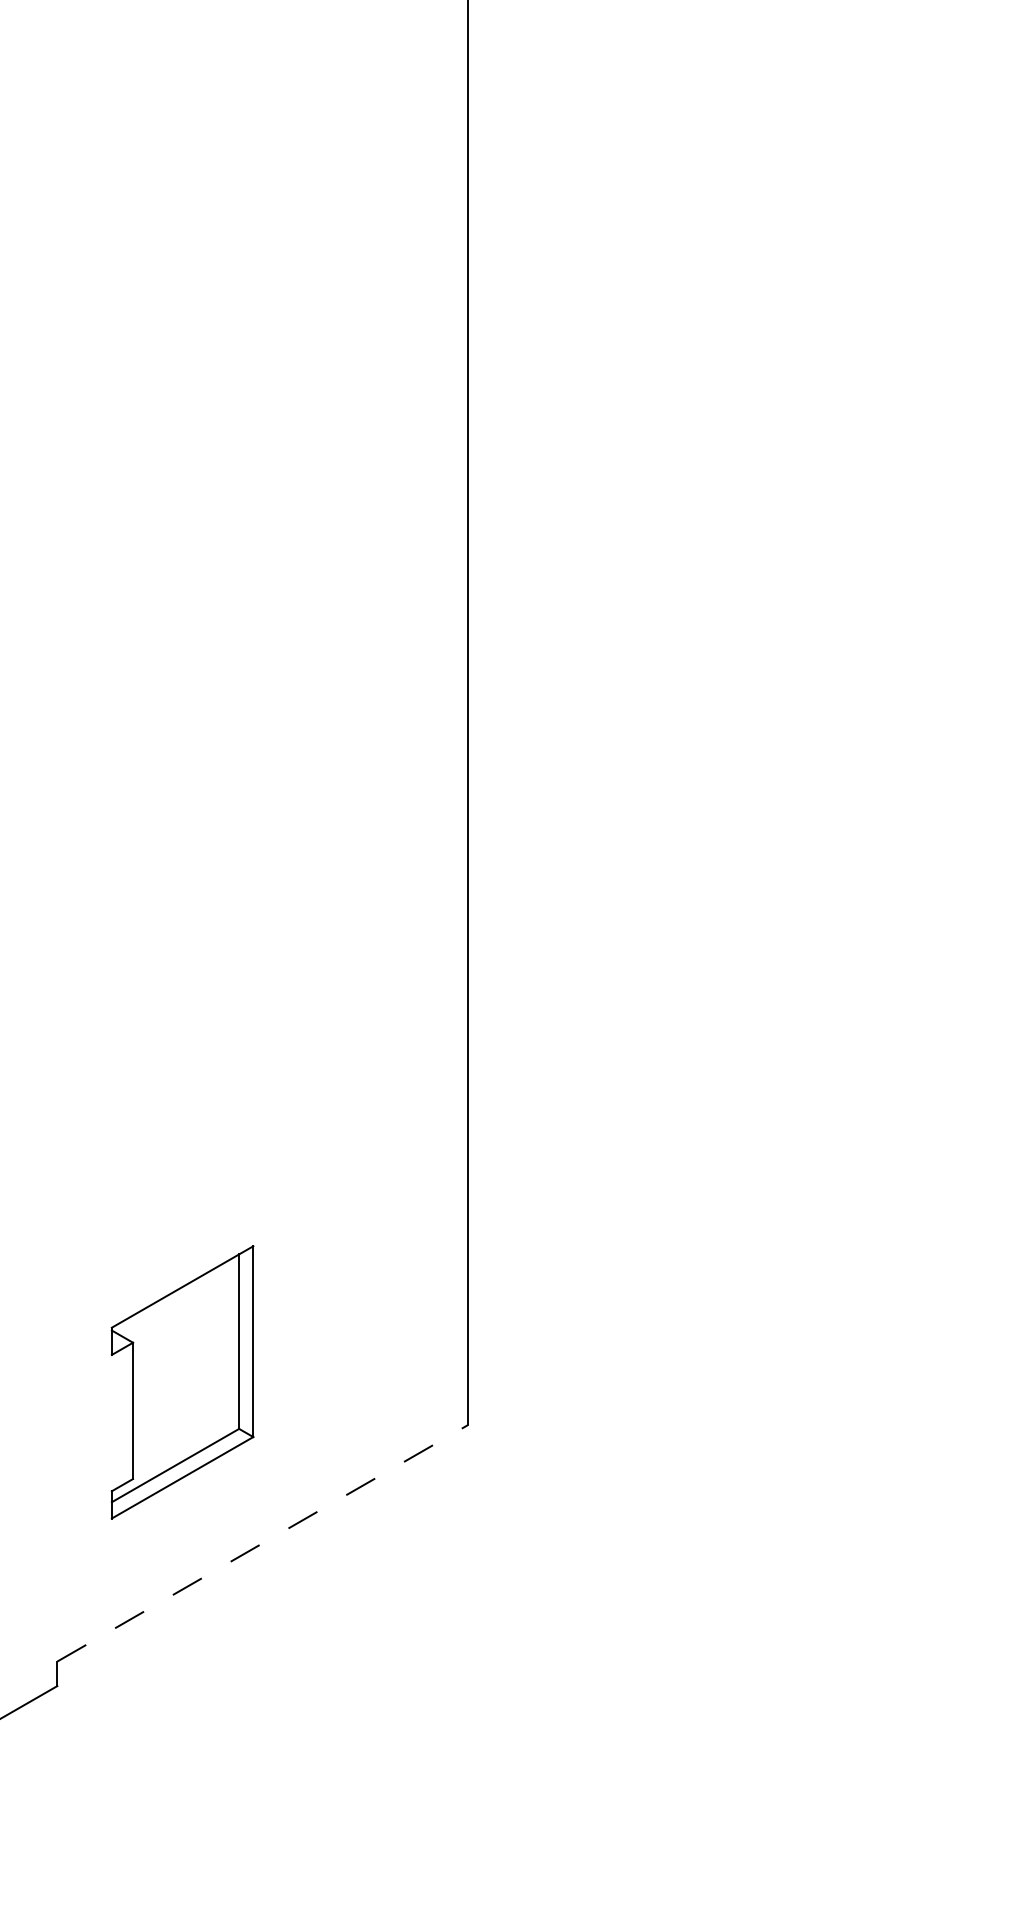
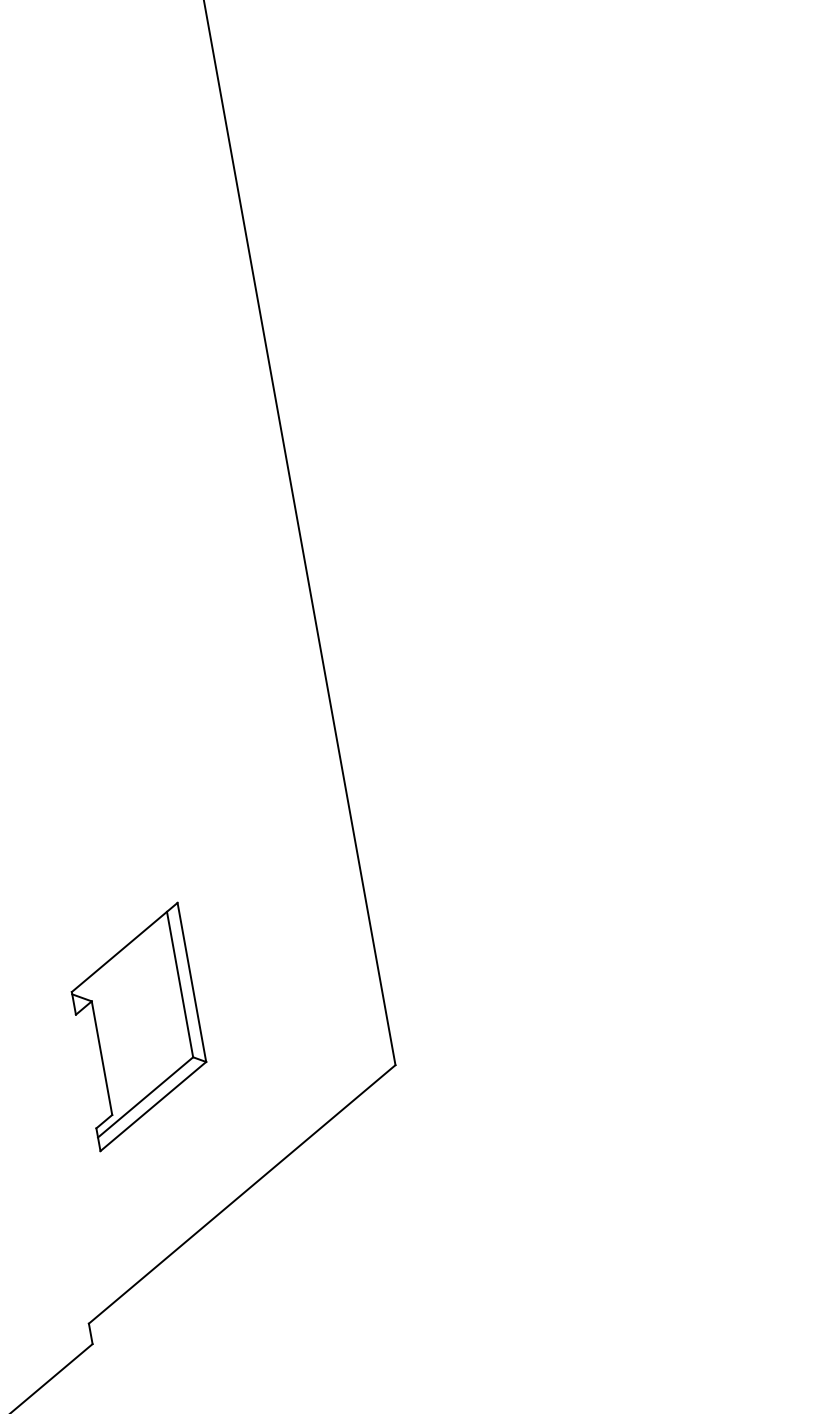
part: (182, 1382) -> (138, 1027), moved
line: (262, 1543) -> (242, 1194), dashed -> solid

